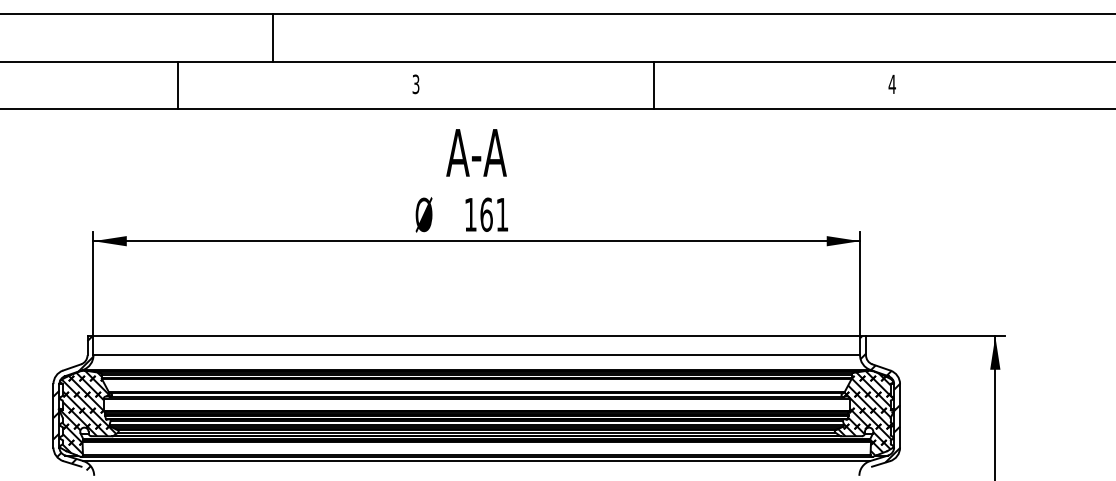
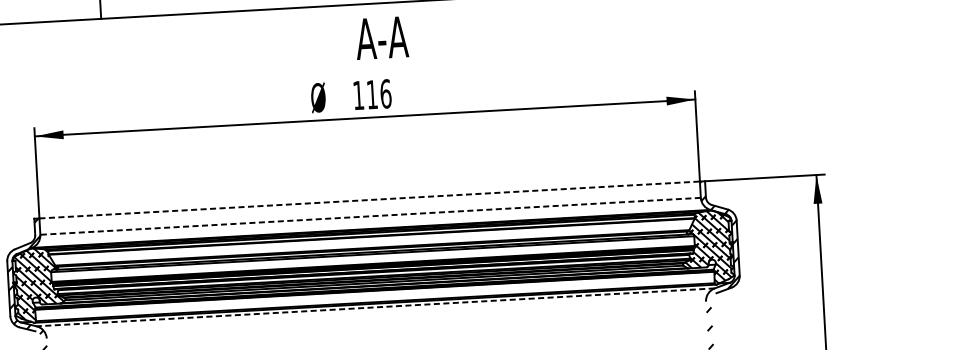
text: (476, 152) -> (381, 37), moved
text: (494, 214) -> (379, 94), 161 -> 116
line: (477, 336) -> (370, 200), solid -> dashed
line: (476, 355) -> (370, 216), solid -> dashed
line: (476, 461) -> (375, 307), solid -> dashed

